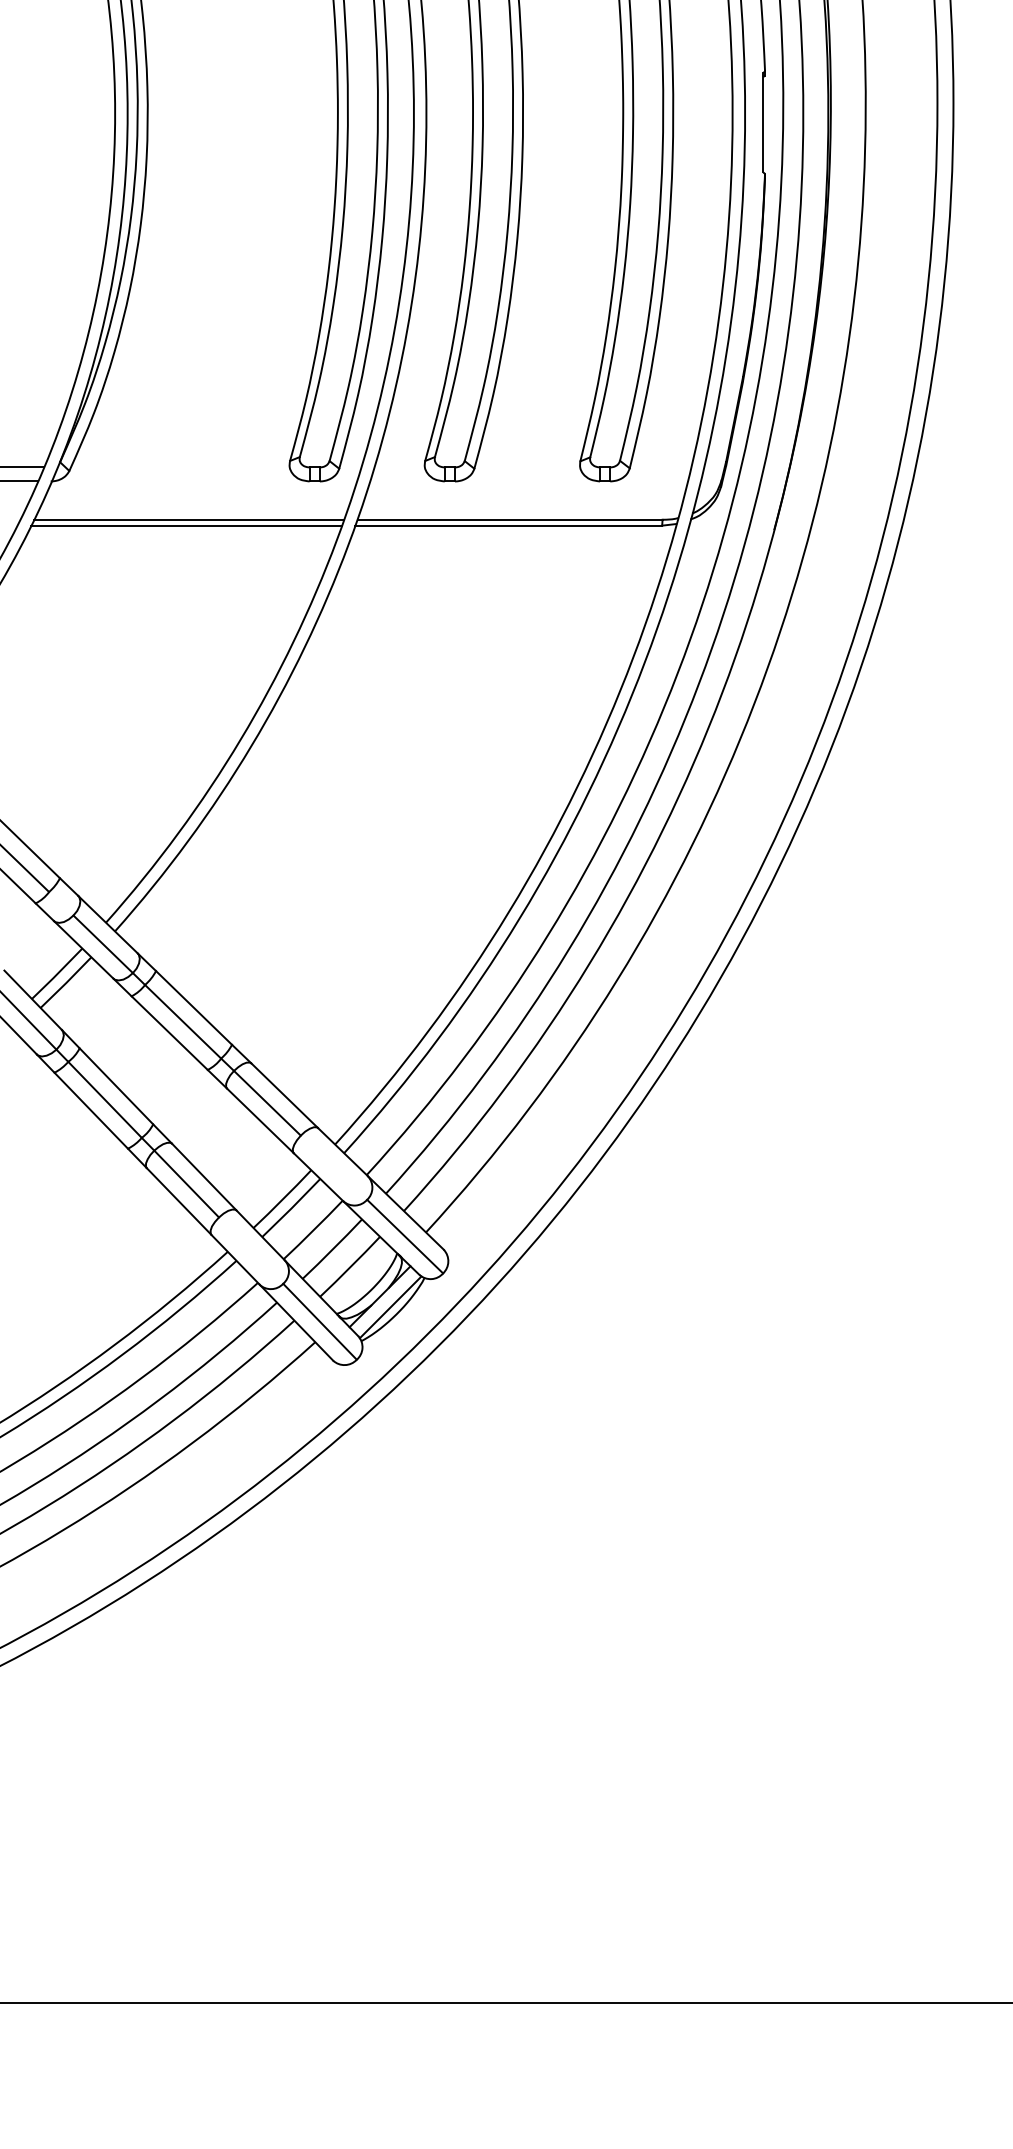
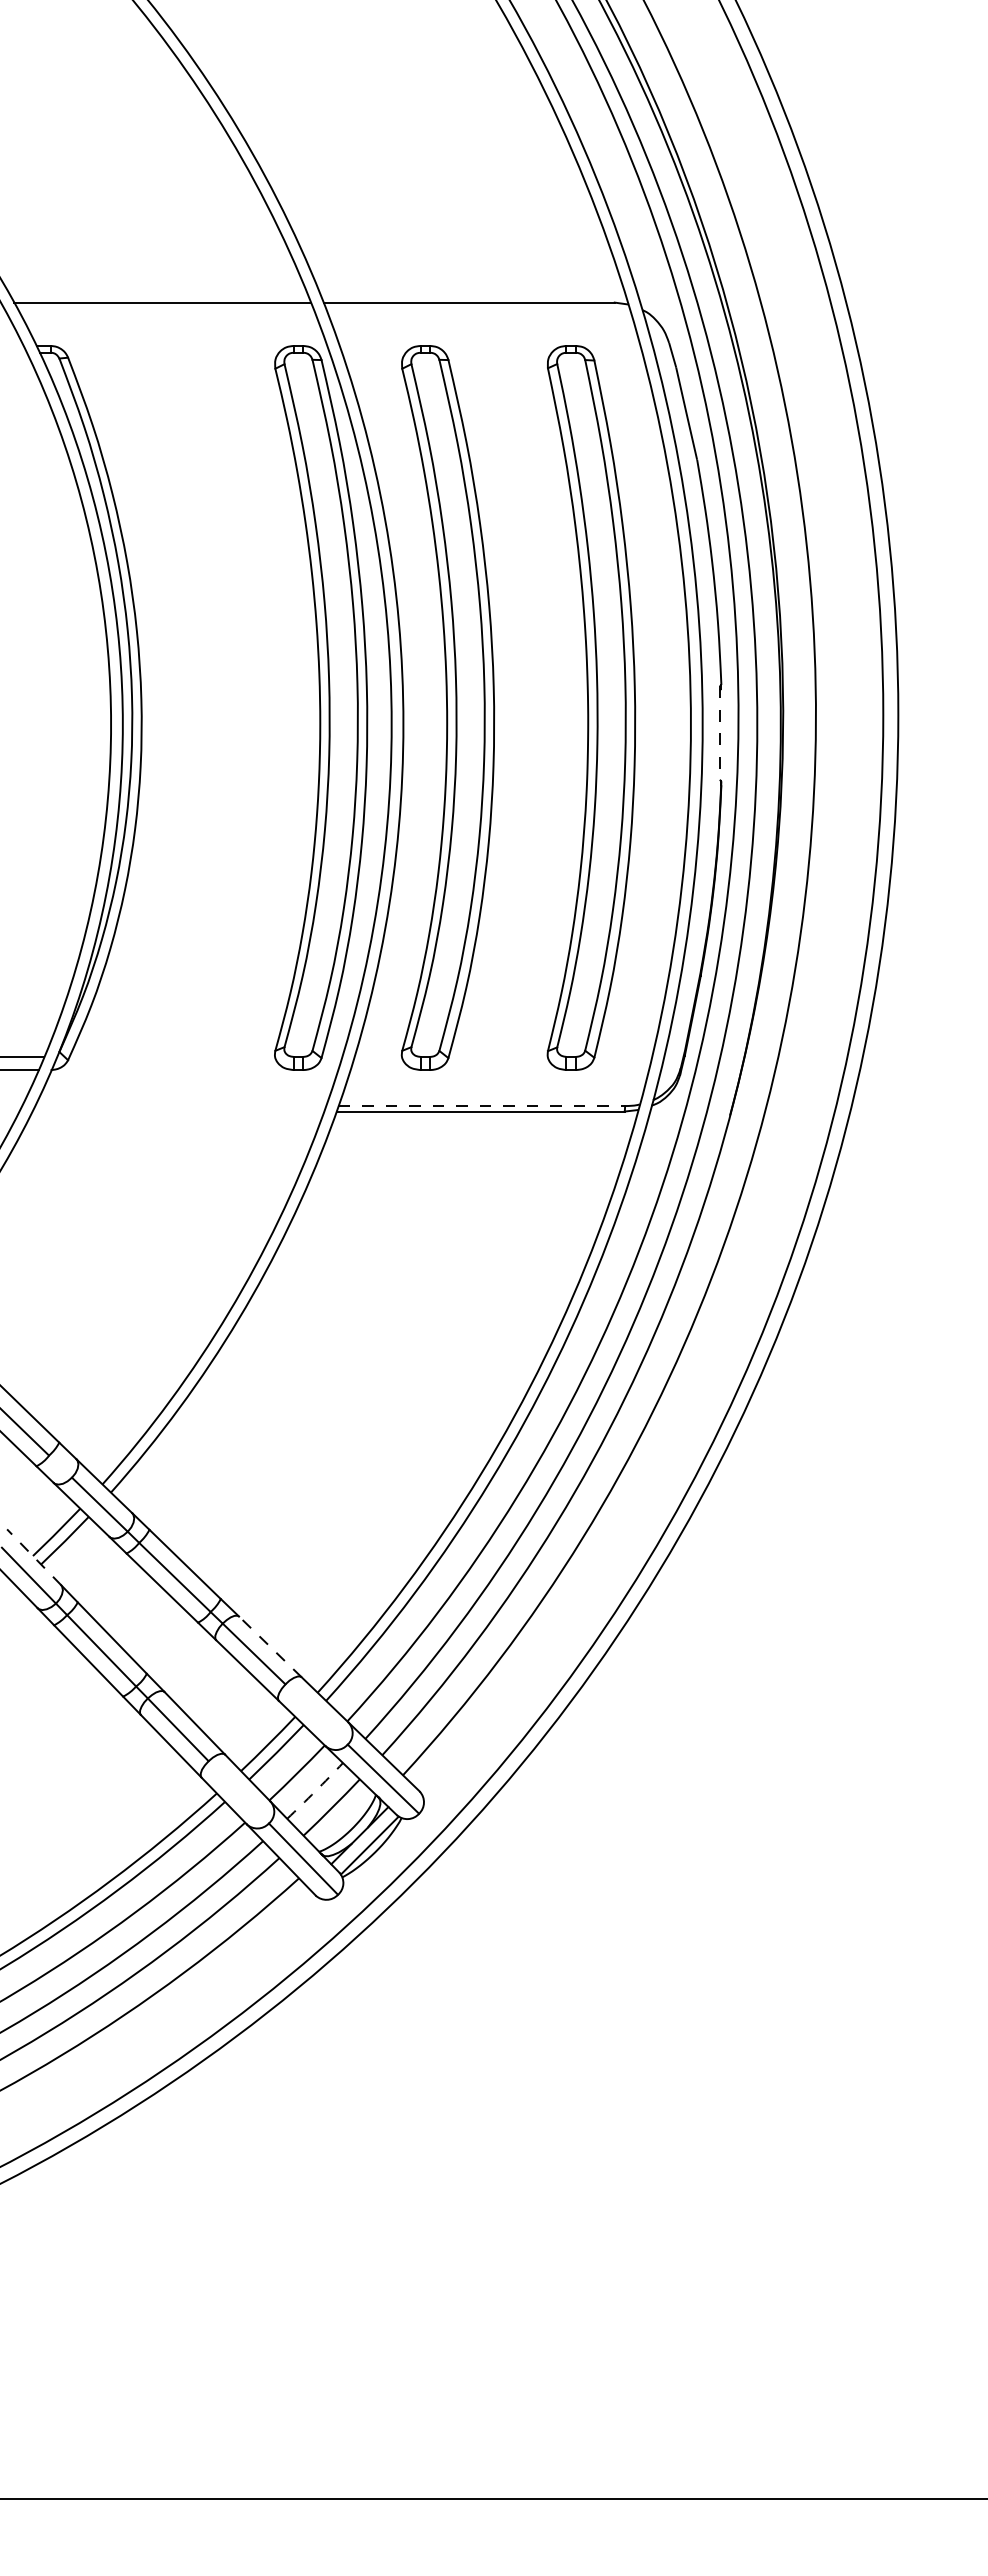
line: (763, 123) -> (719, 733), solid -> dashed
line: (189, 520) -> (180, 1106), removed
line: (510, 520) -> (482, 1106), solid -> dashed
line: (186, 525) -> (178, 1111), removed
line: (33, 1000) -> (34, 1557), solid -> dashed
line: (284, 1095) -> (270, 1646), solid -> dashed
arc: (332, 1249) -> (315, 1791), solid -> dashed

